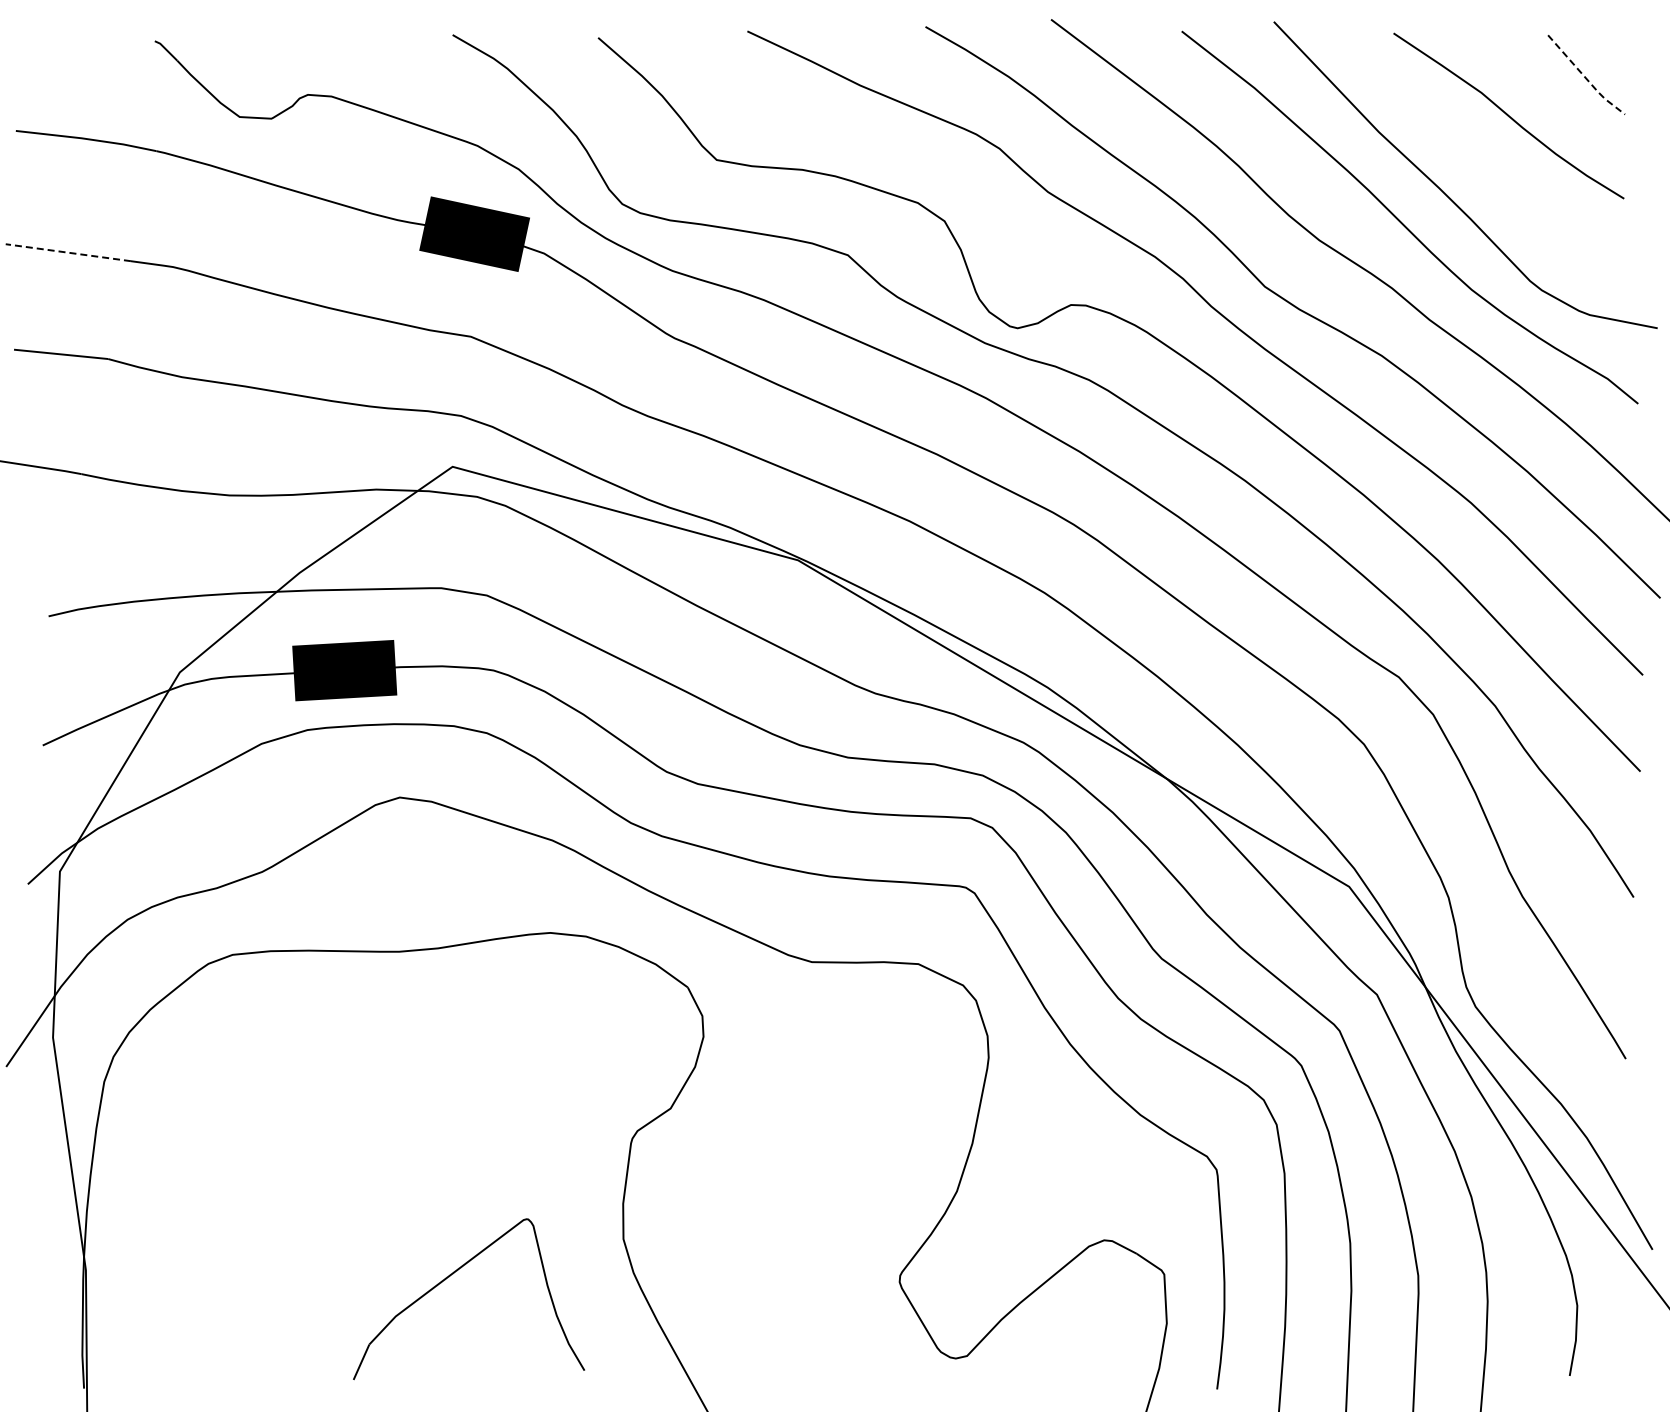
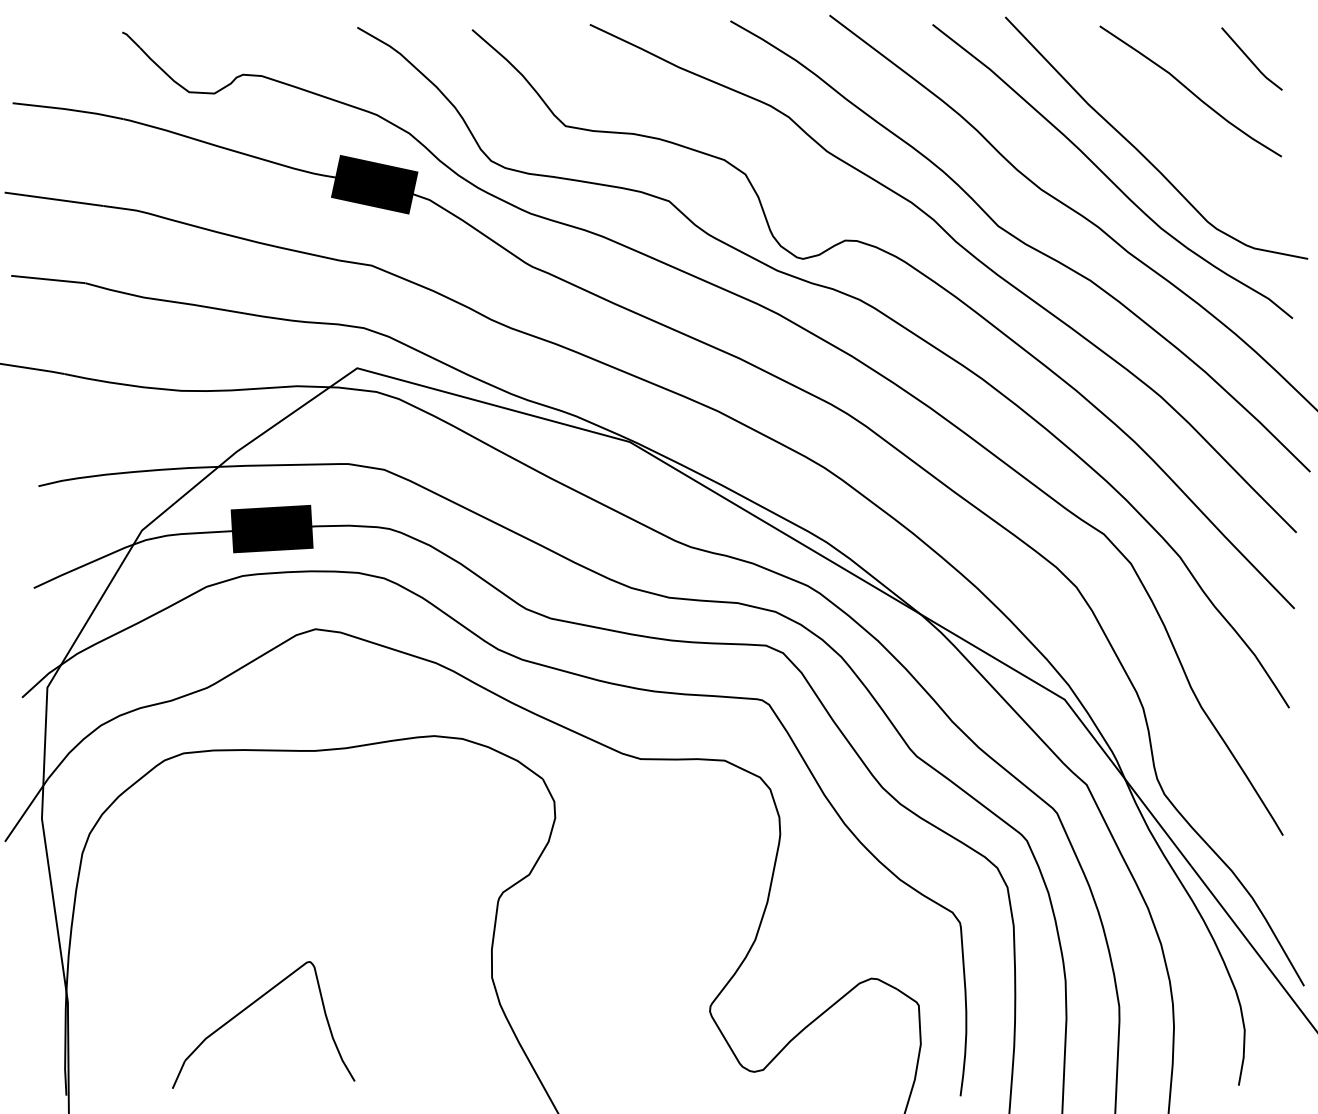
line: (1586, 78) -> (1252, 61), dashed -> solid
line: (67, 252) -> (53, 199), dashed -> solid
part: (453, 1274) -> (251, 1005), moved

